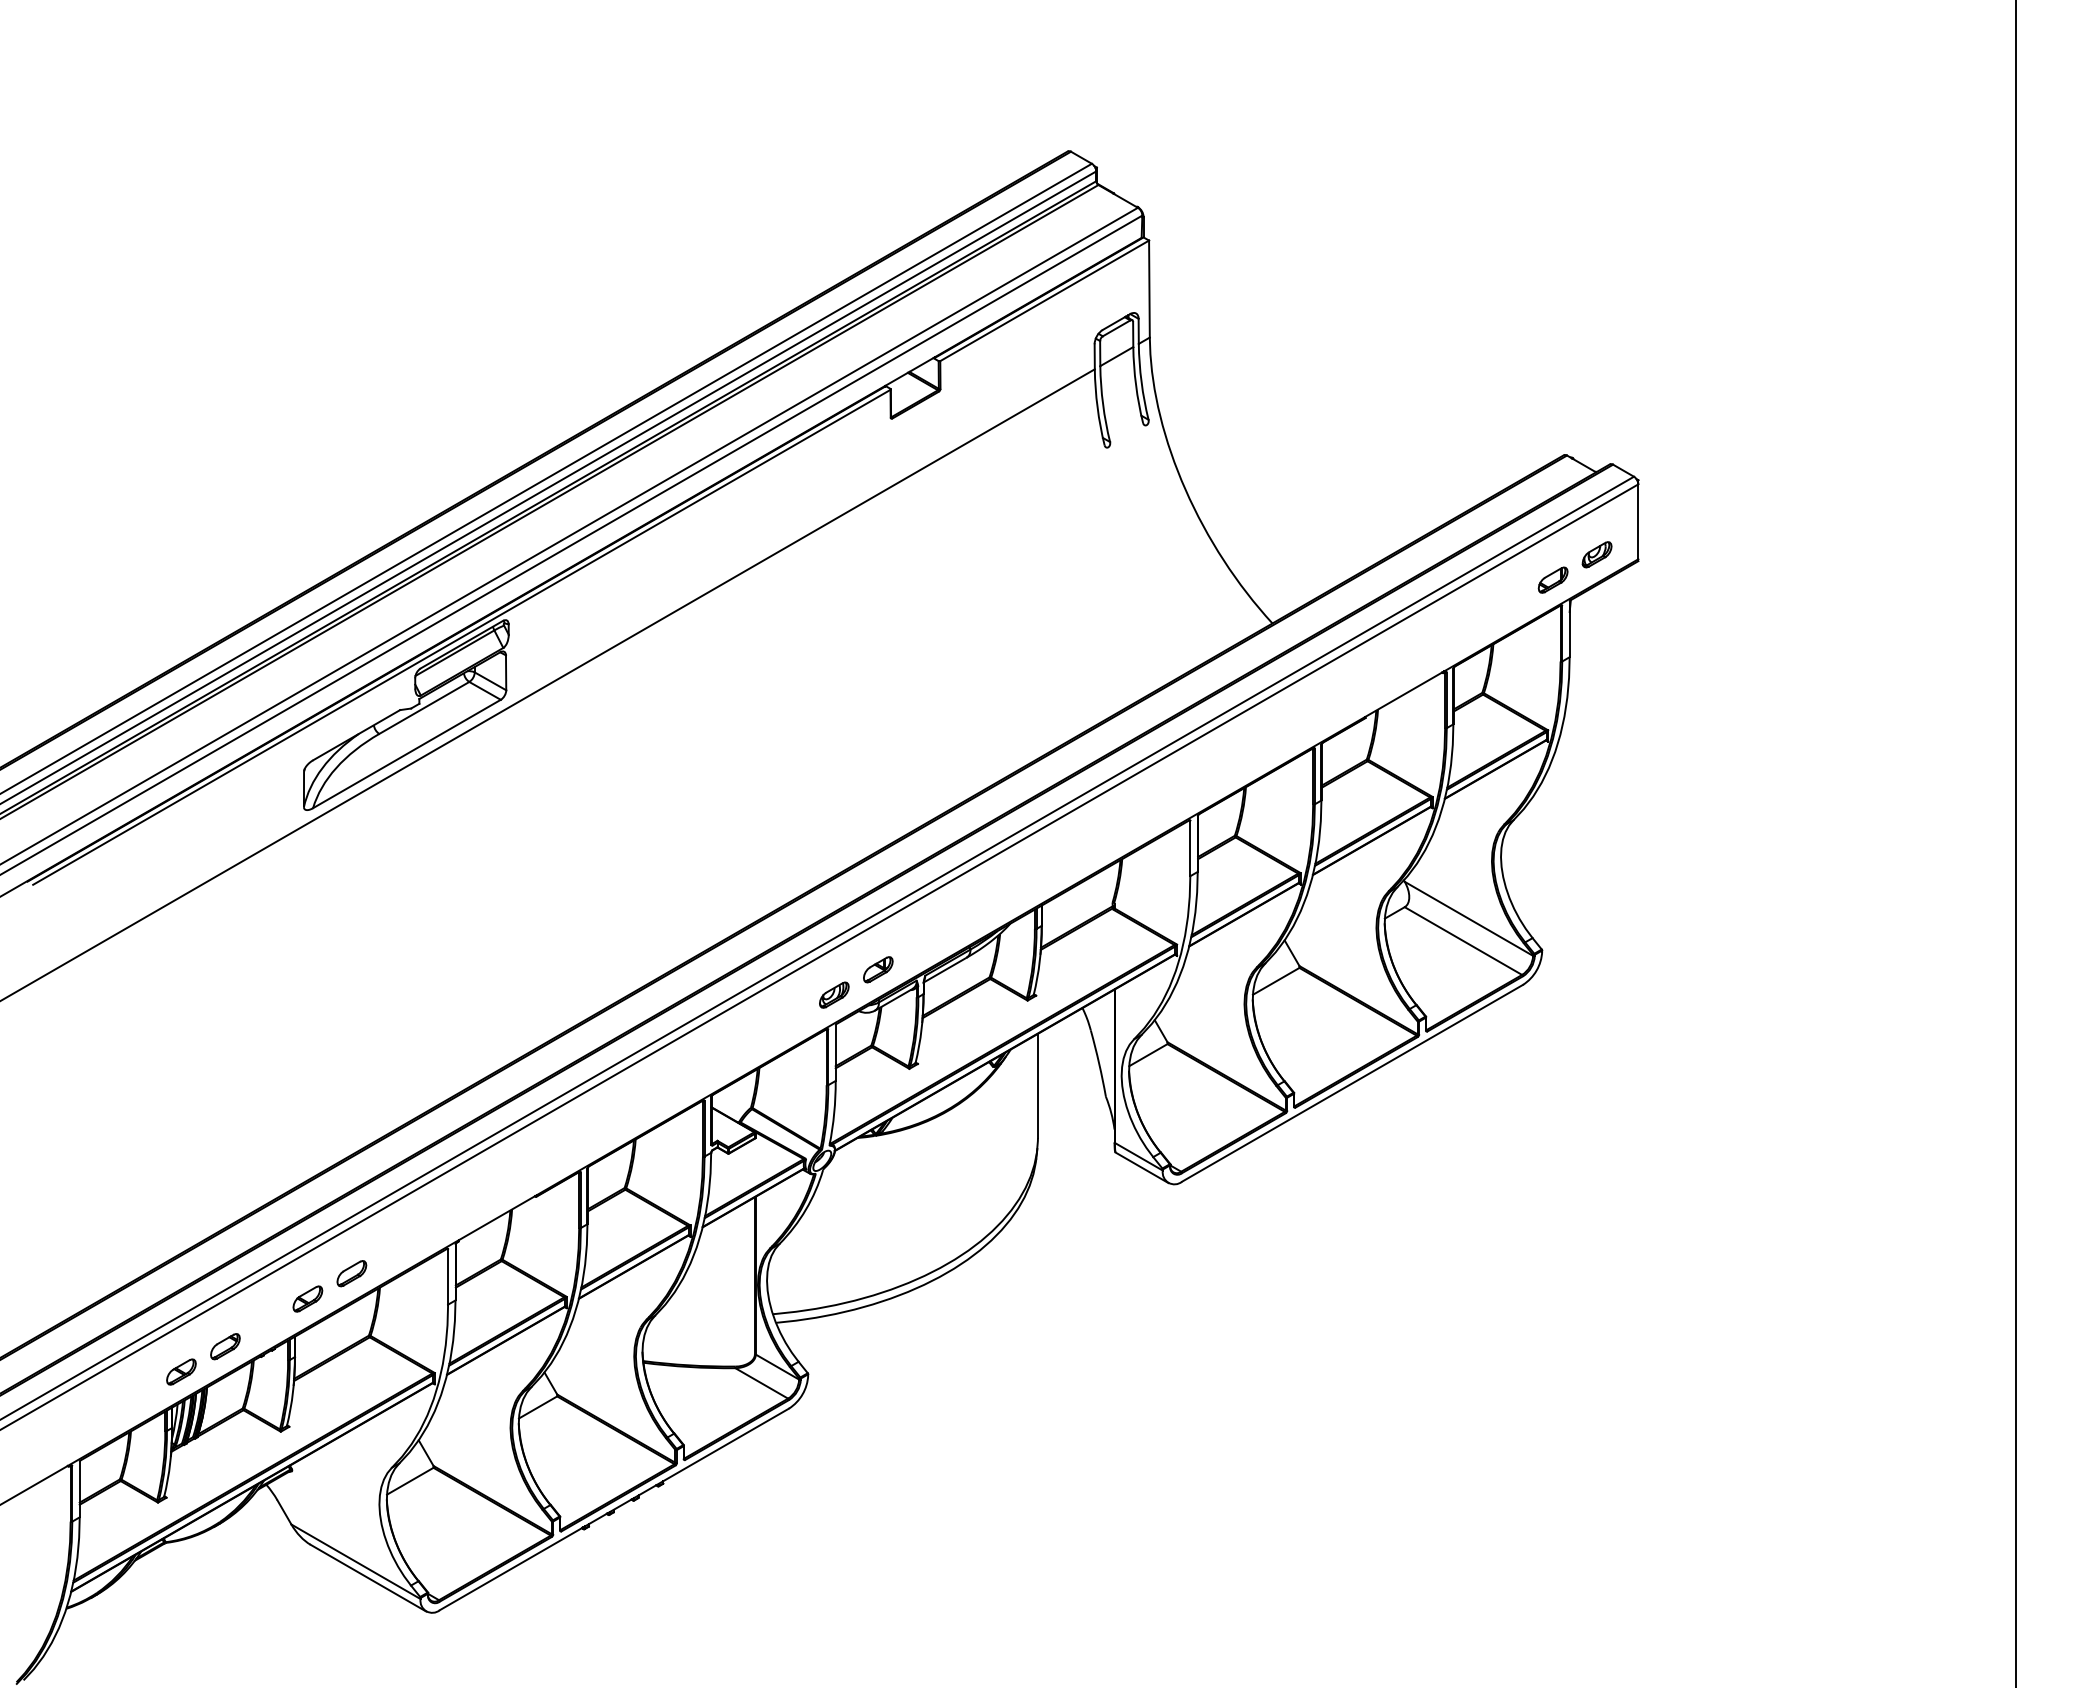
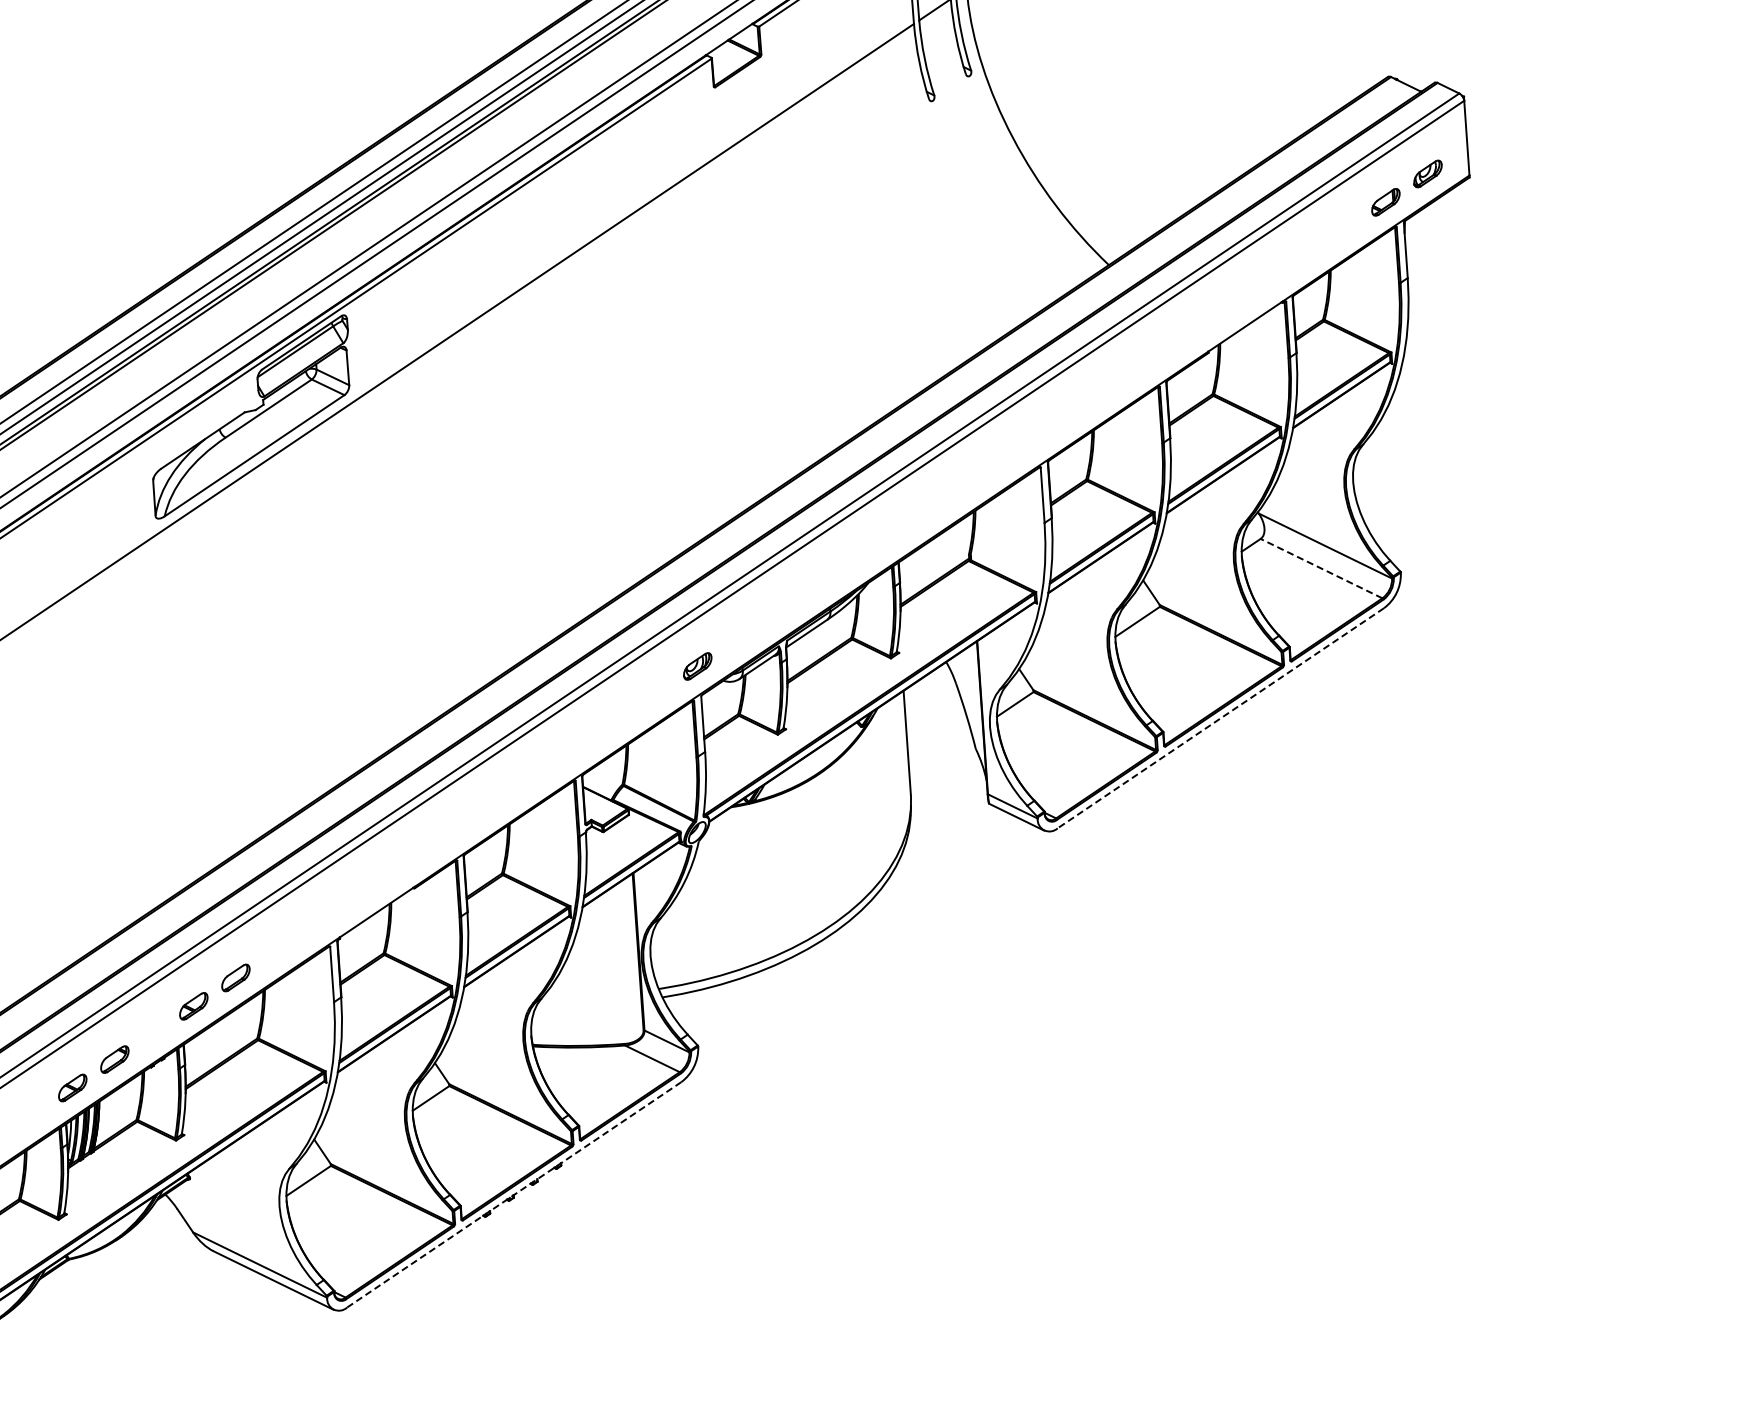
line: (1463, 941) -> (1321, 569), solid -> dashed
part: (878, 969) -> (740, 637), removed
line: (1352, 1083) -> (1220, 718), solid -> dashed
line: (614, 1509) -> (514, 1194), solid -> dashed

